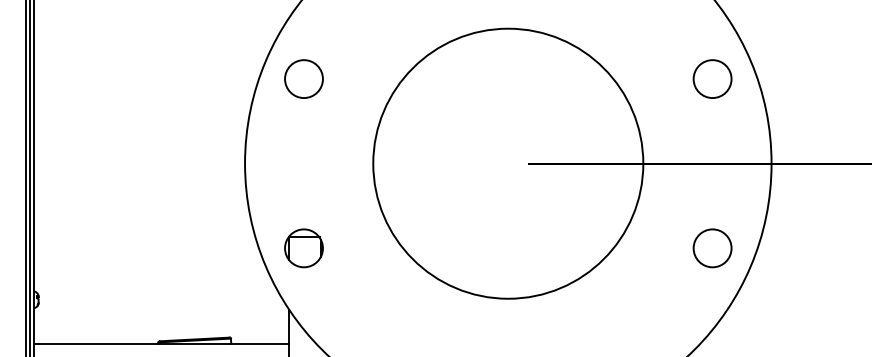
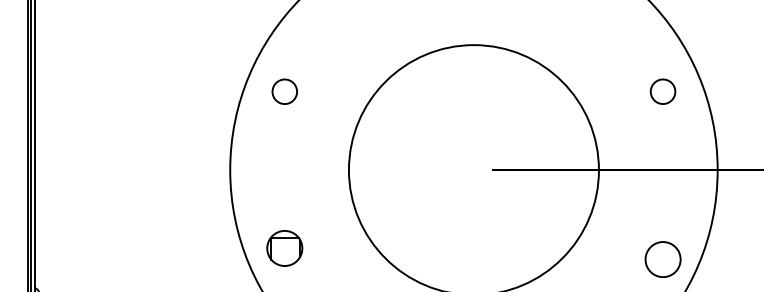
circle: (712, 78) -> (662, 91), size x0.7
circle: (303, 79) -> (284, 92), size x0.7
circle: (712, 248) -> (662, 259), moved

